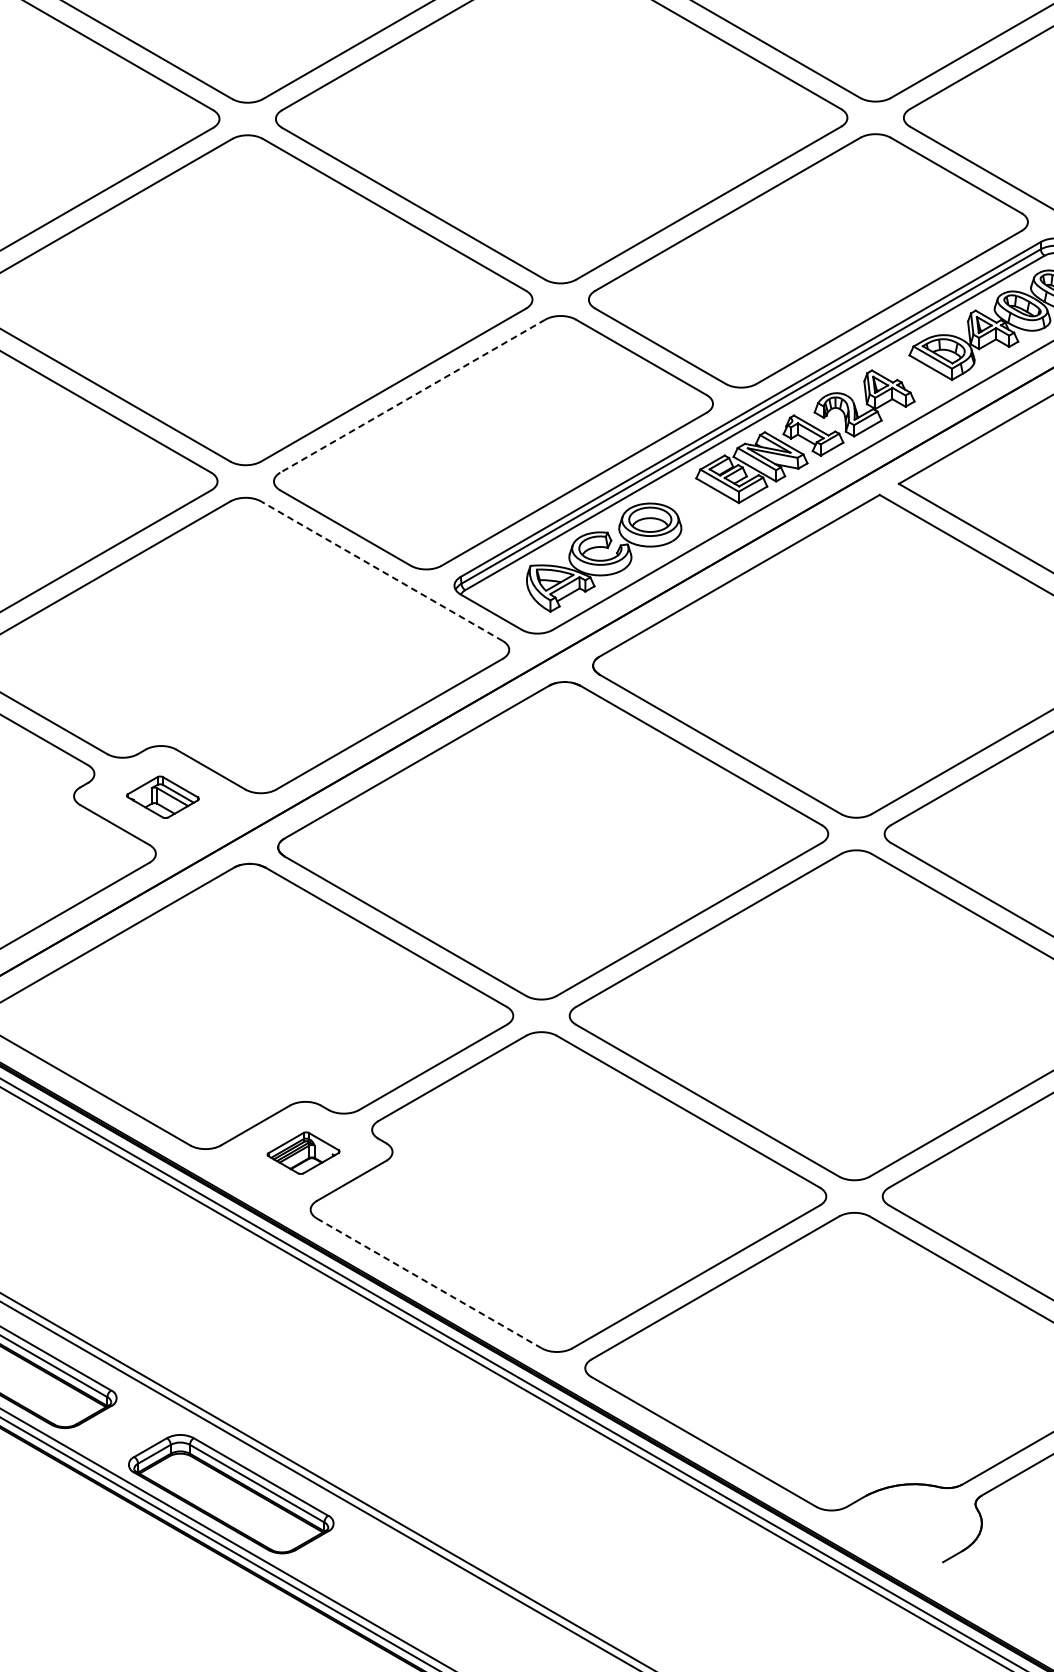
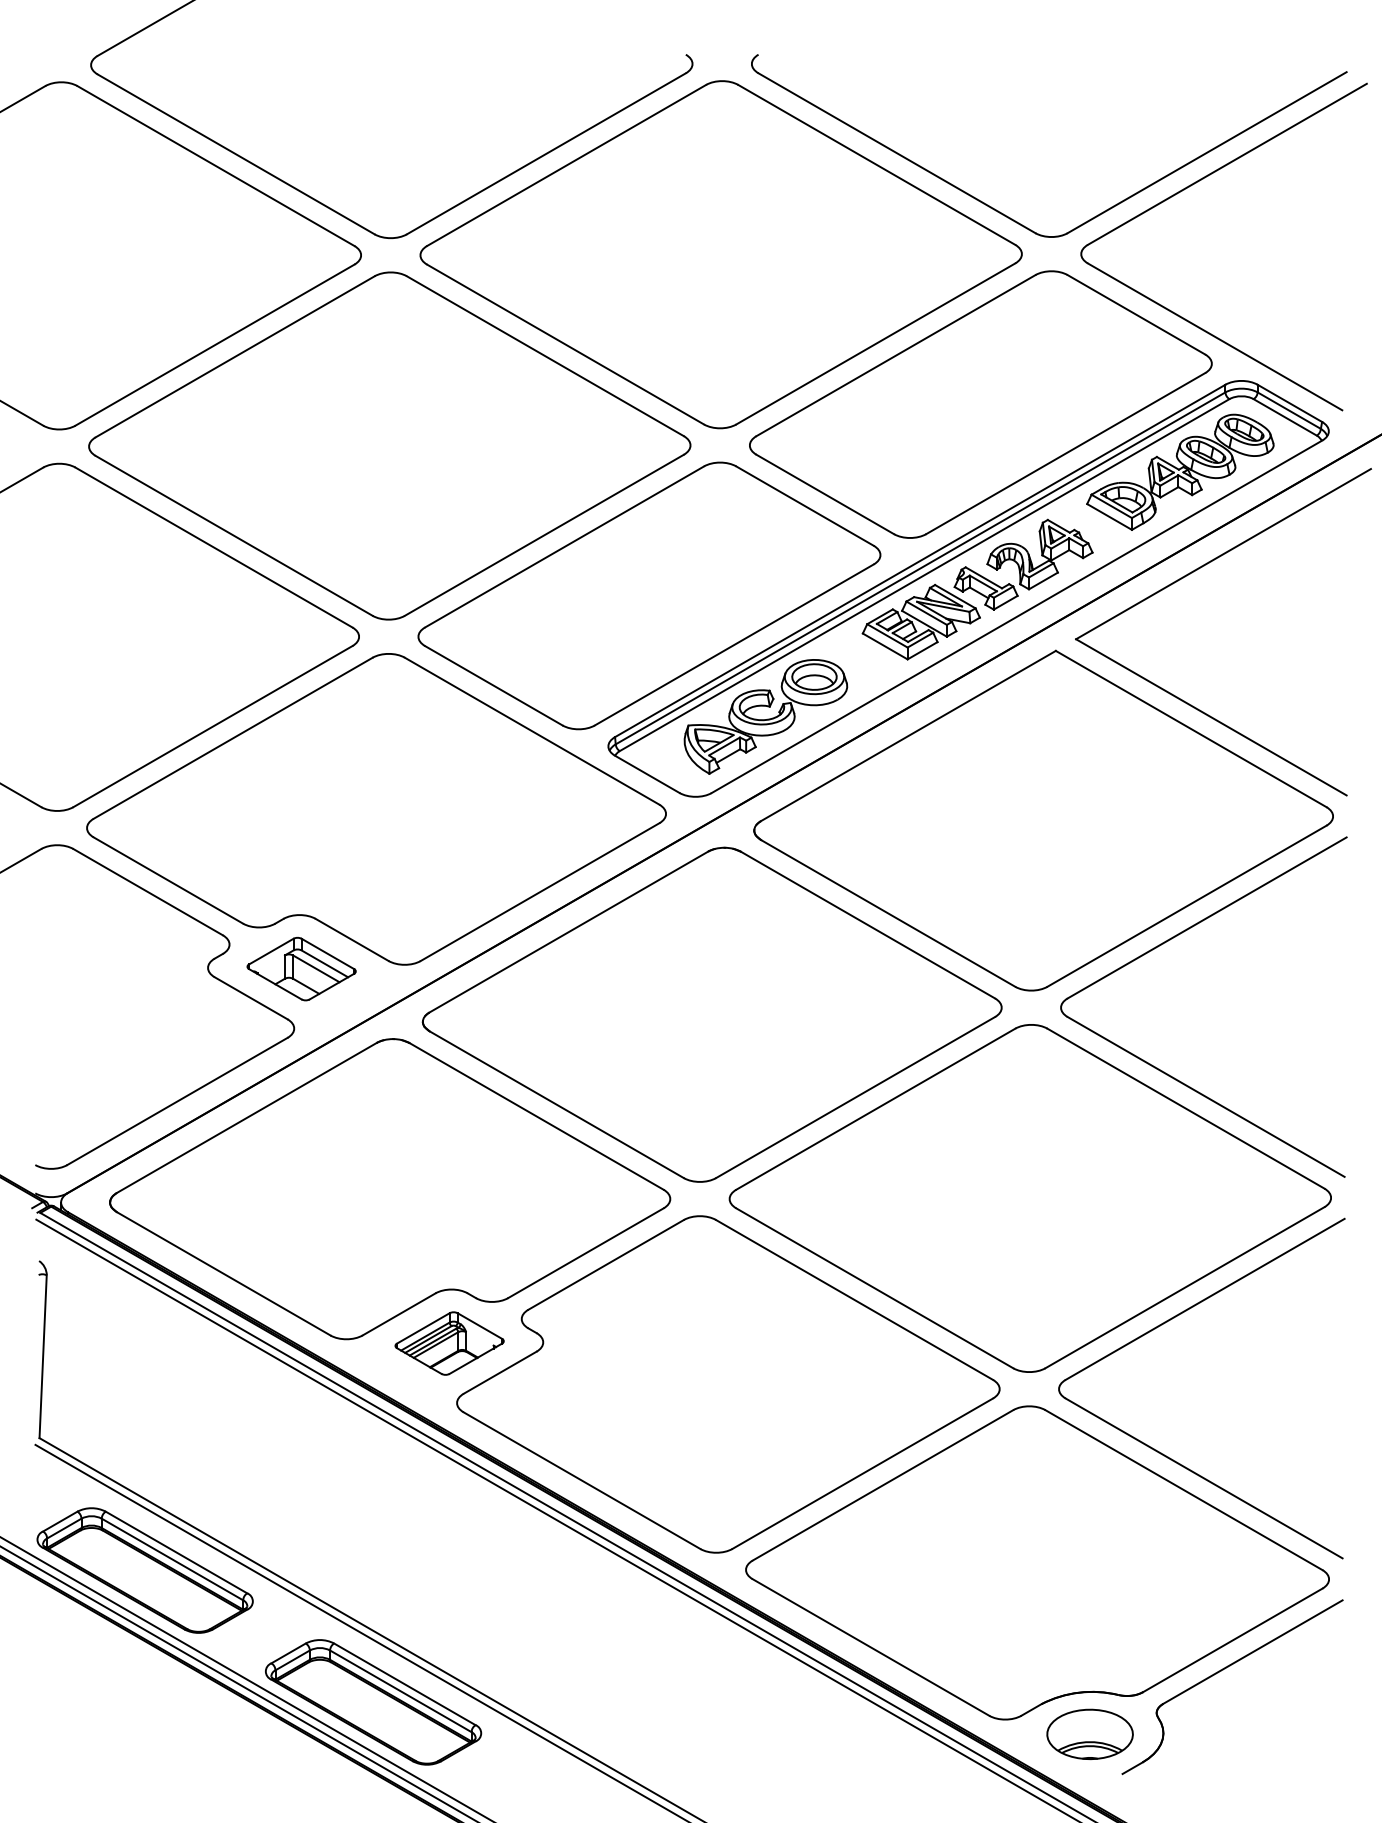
line: (412, 396) -> (564, 547), dashed -> solid
line: (382, 571) -> (532, 731), dashed -> solid
part: (162, 796) -> (301, 968), size x1.43
part: (303, 1153) -> (449, 1343), size x1.43
line: (429, 1283) -> (582, 1480), dashed -> solid
part: (911, 1524) -> (1089, 1734), added

